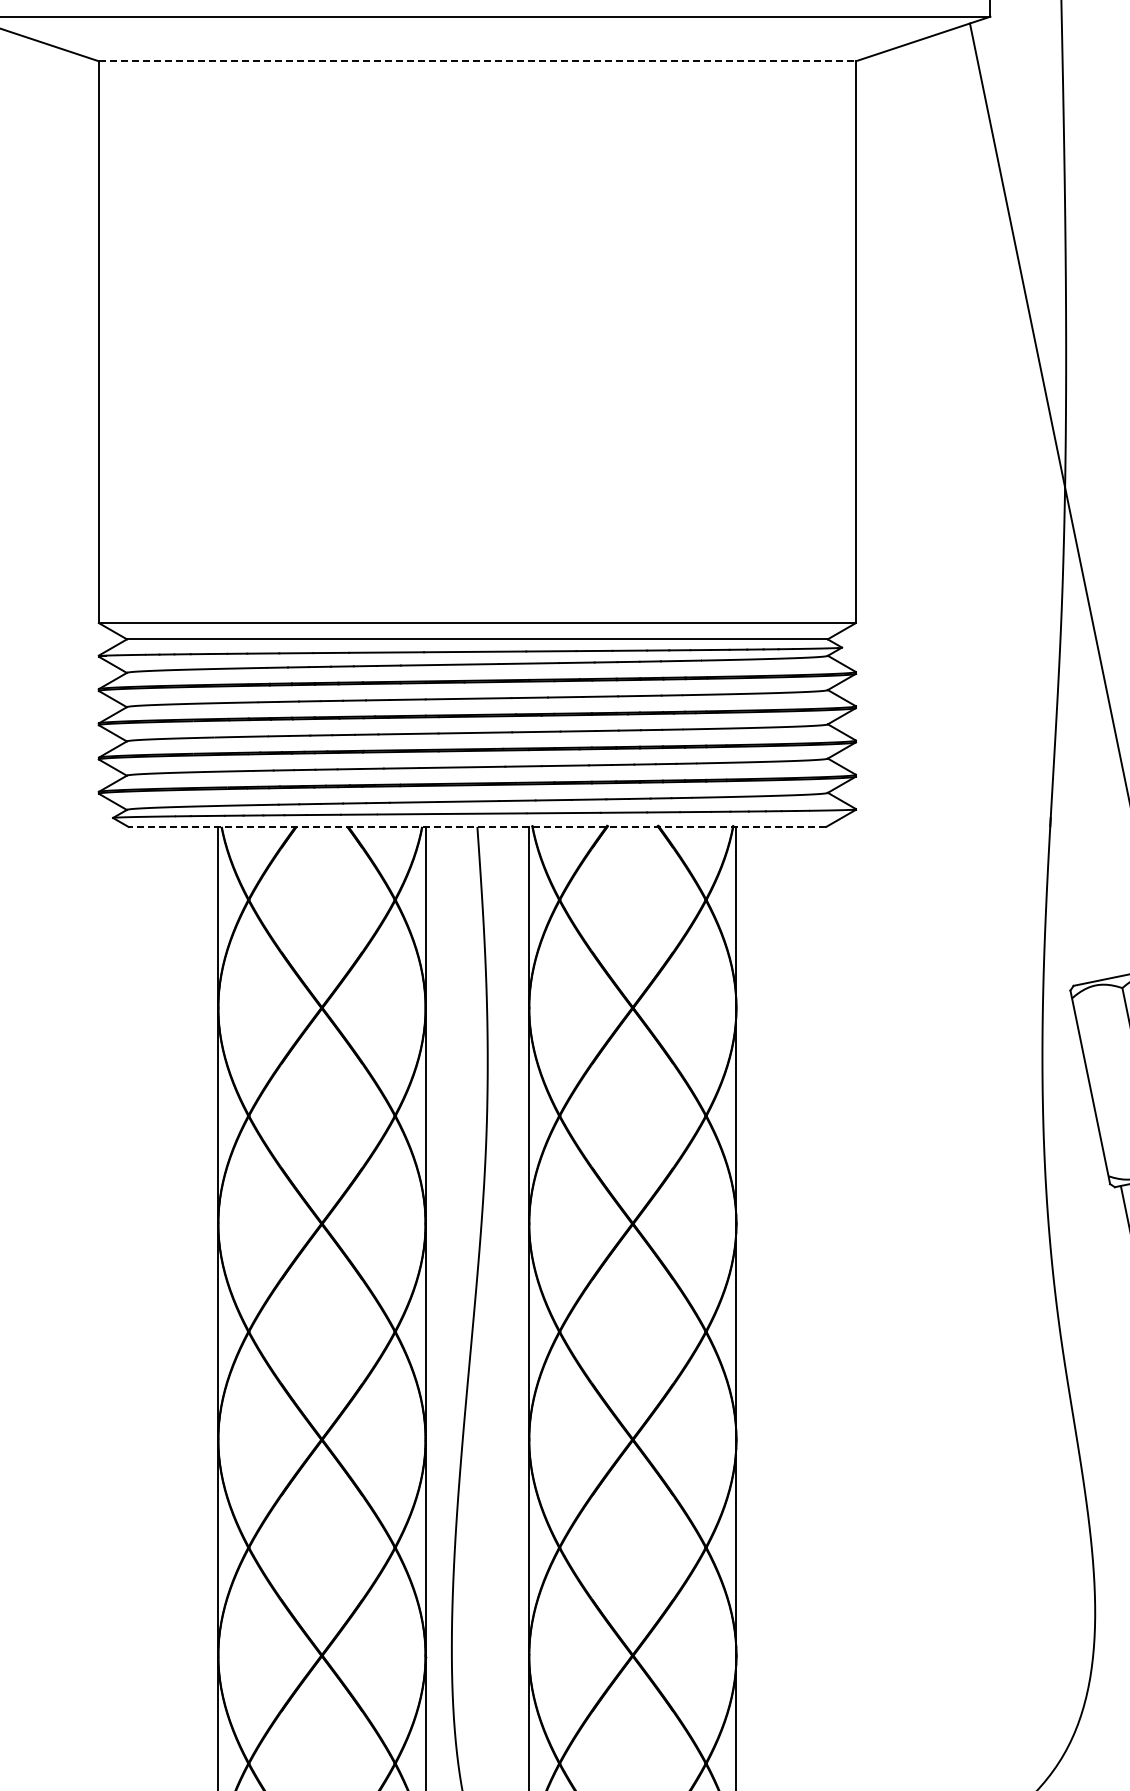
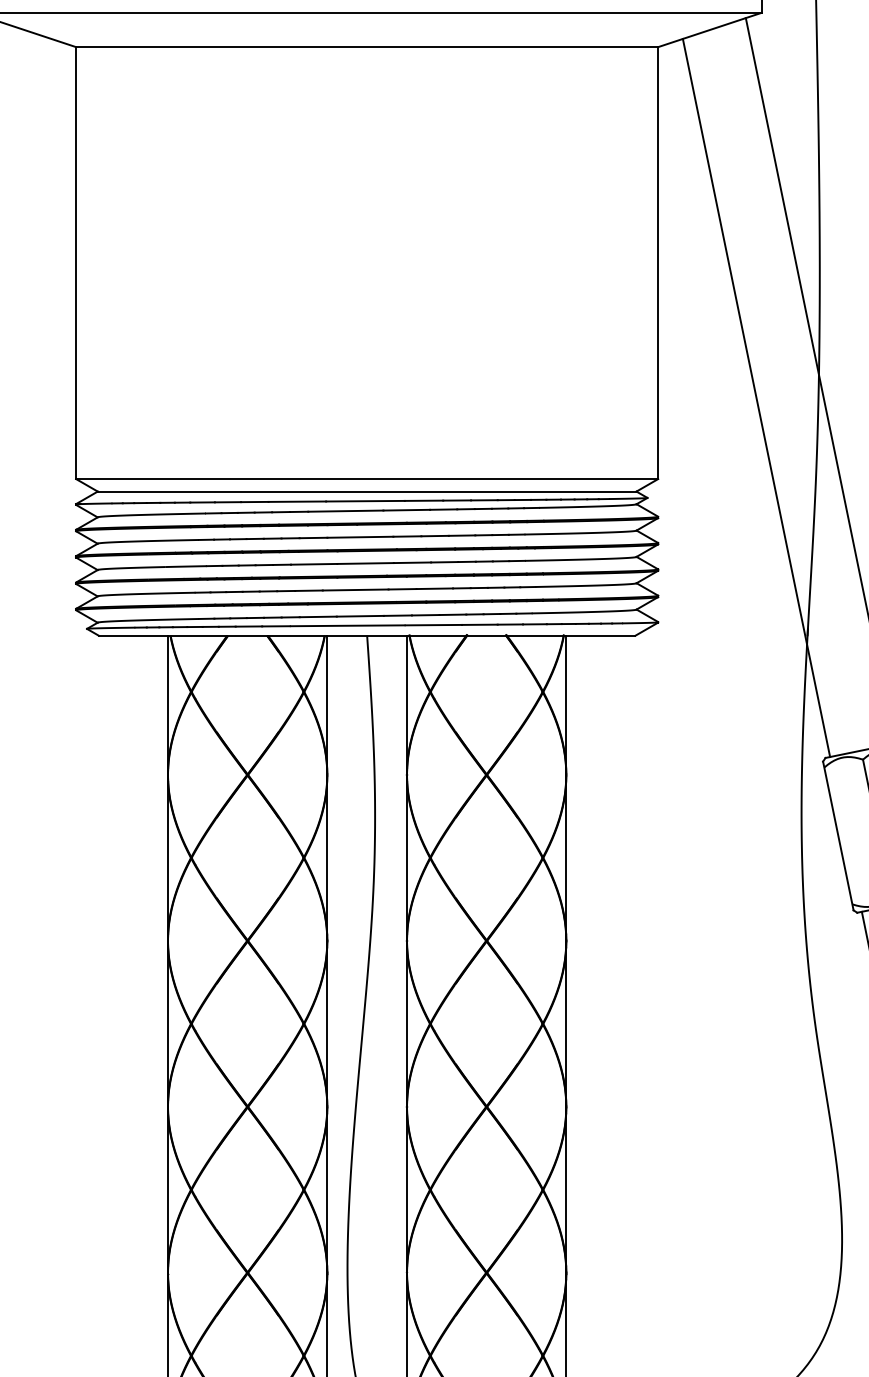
line: (477, 61) -> (367, 47), dashed -> solid
line: (983, 517) -> (756, 397), added
line: (477, 826) -> (367, 635), dashed -> solid

